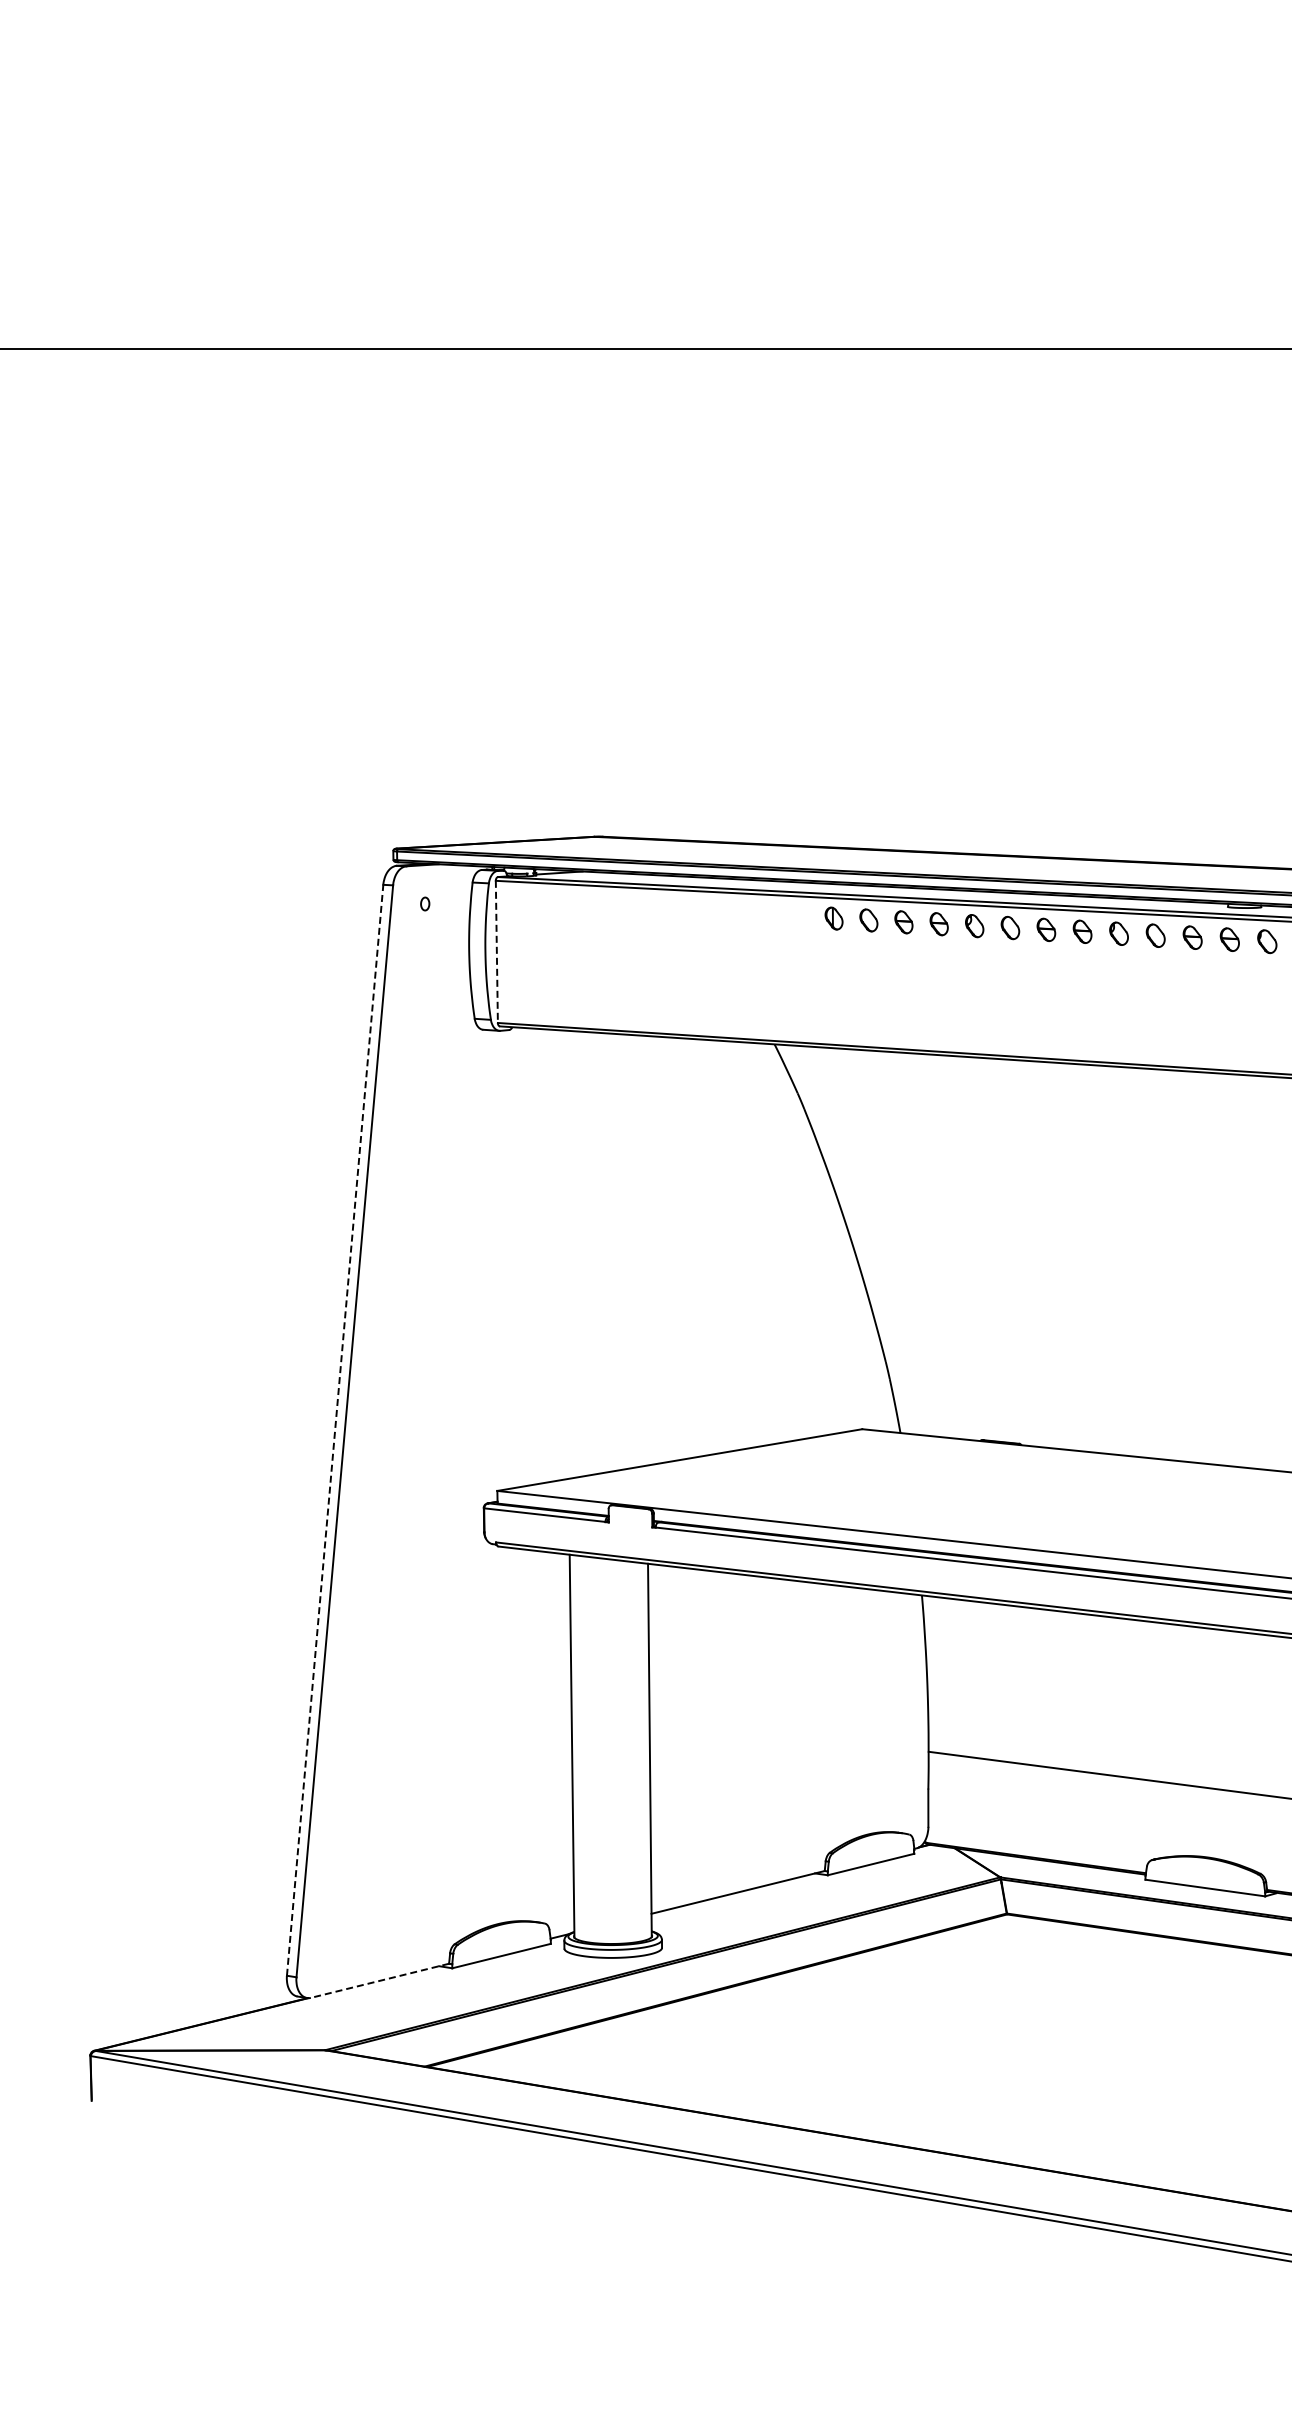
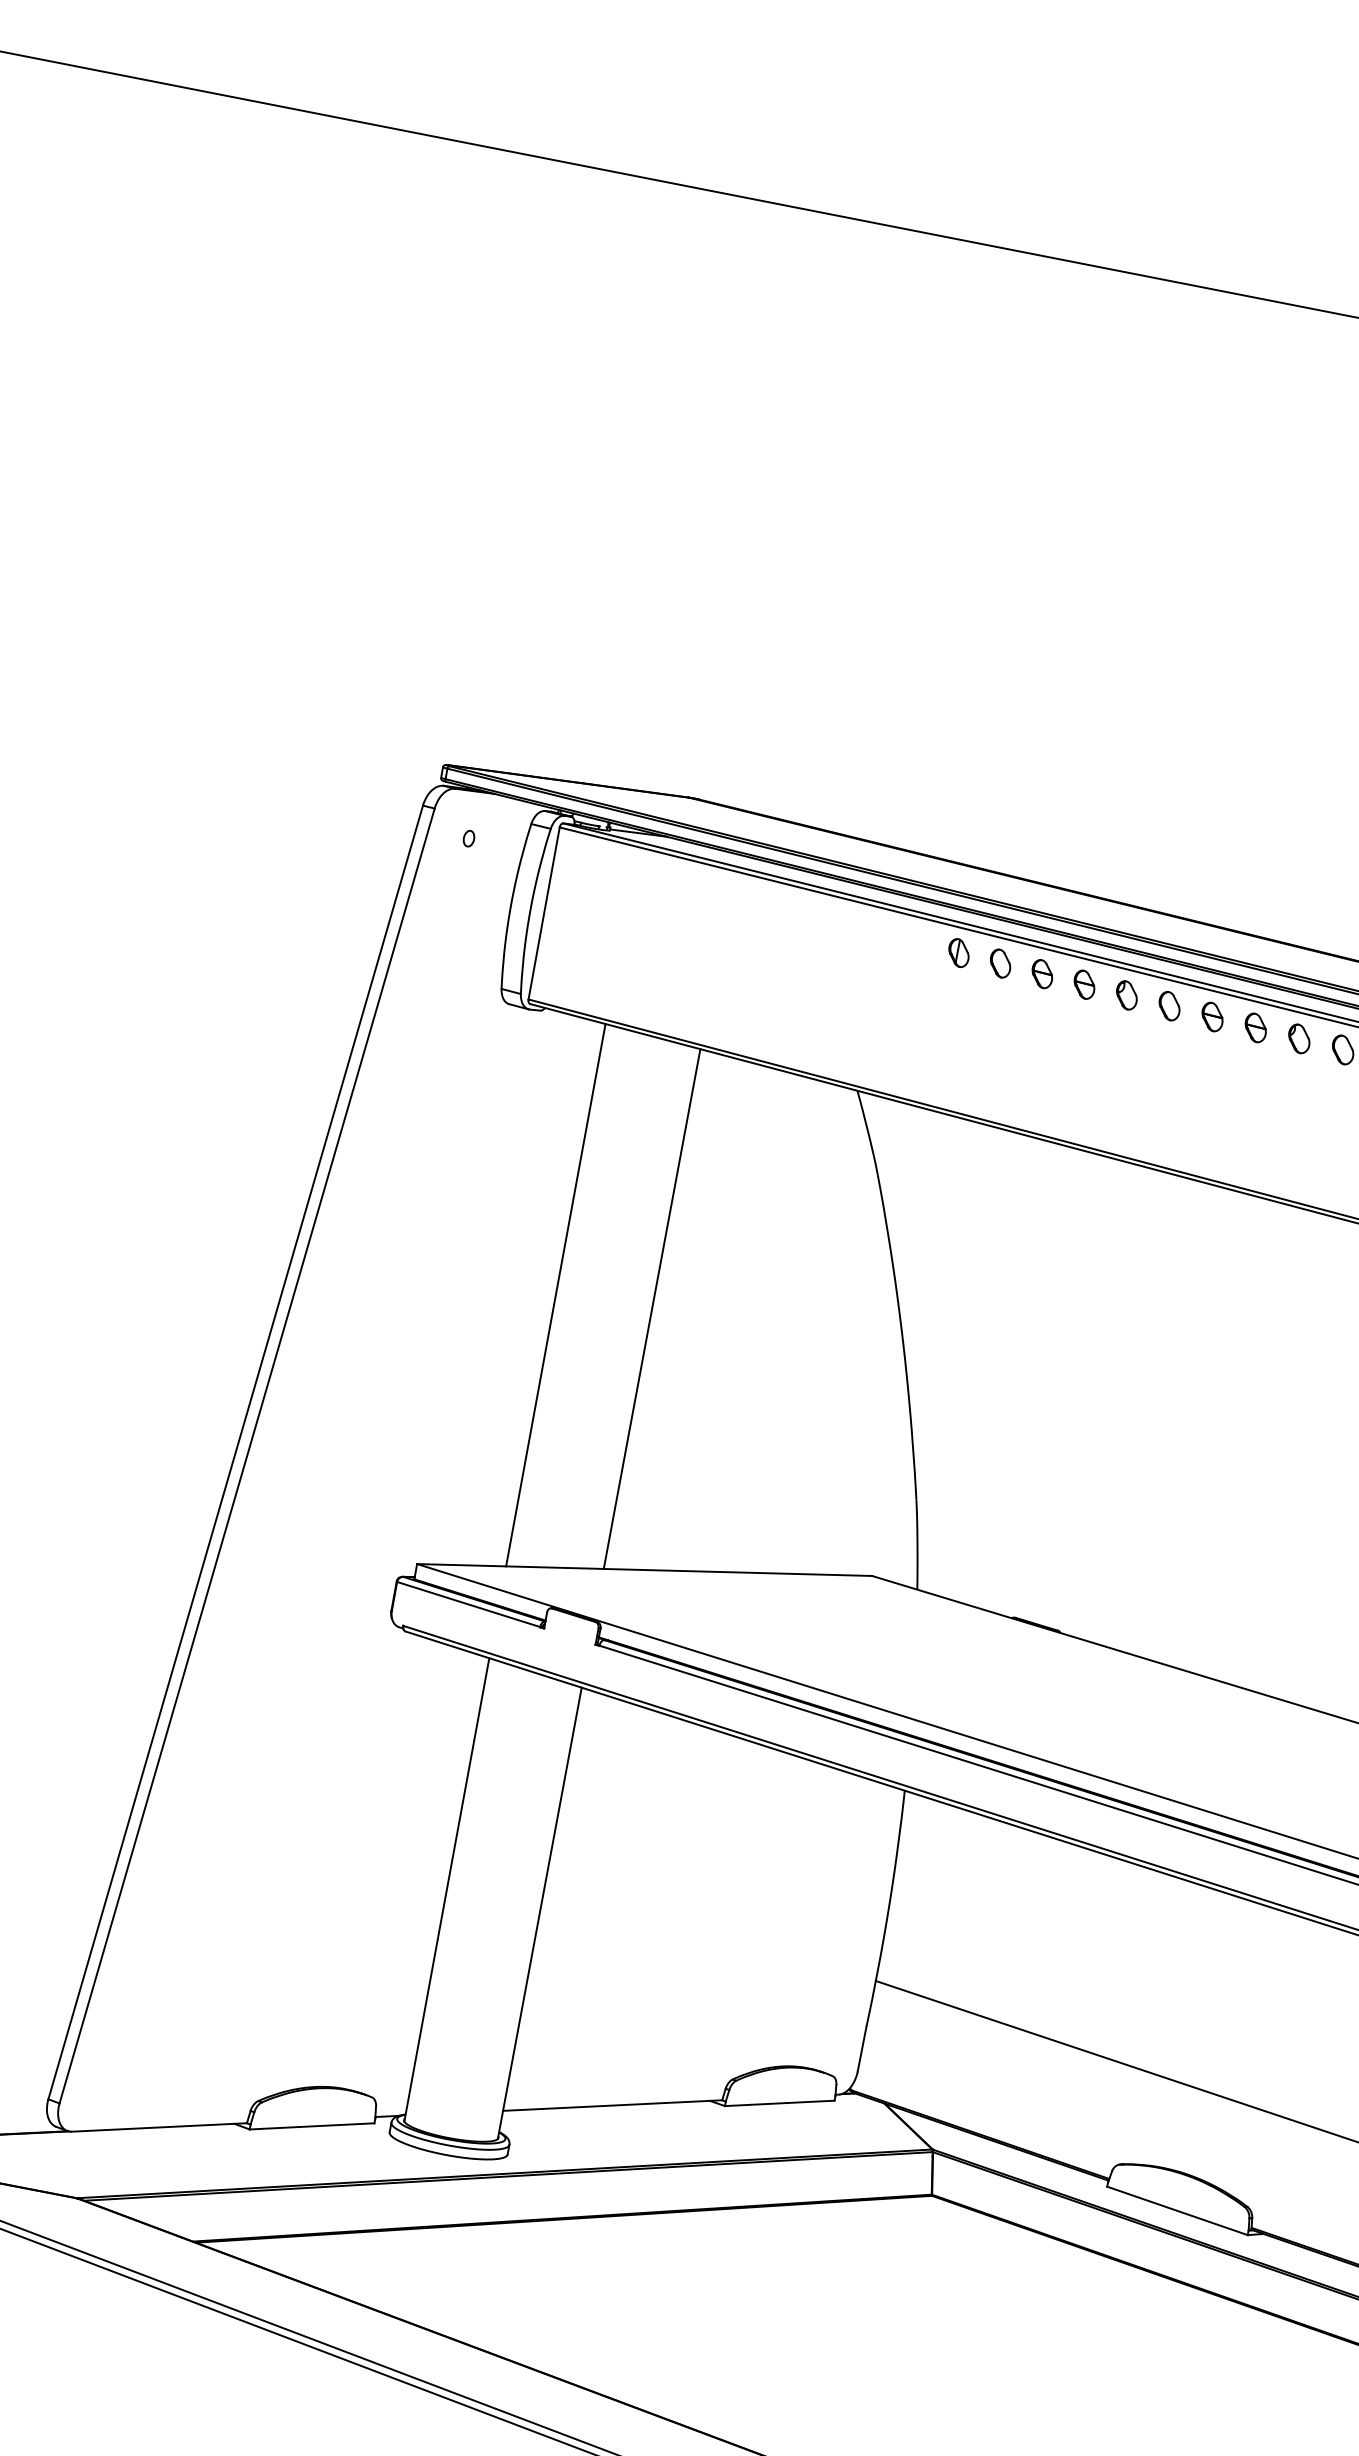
line: (496, 952) -> (543, 914), dashed -> solid
line: (644, 1250) -> (651, 1308), added
line: (565, 1254) -> (555, 1294), added
line: (335, 1430) -> (236, 1452), dashed -> solid
line: (379, 1980) -> (158, 2126), dashed -> solid

